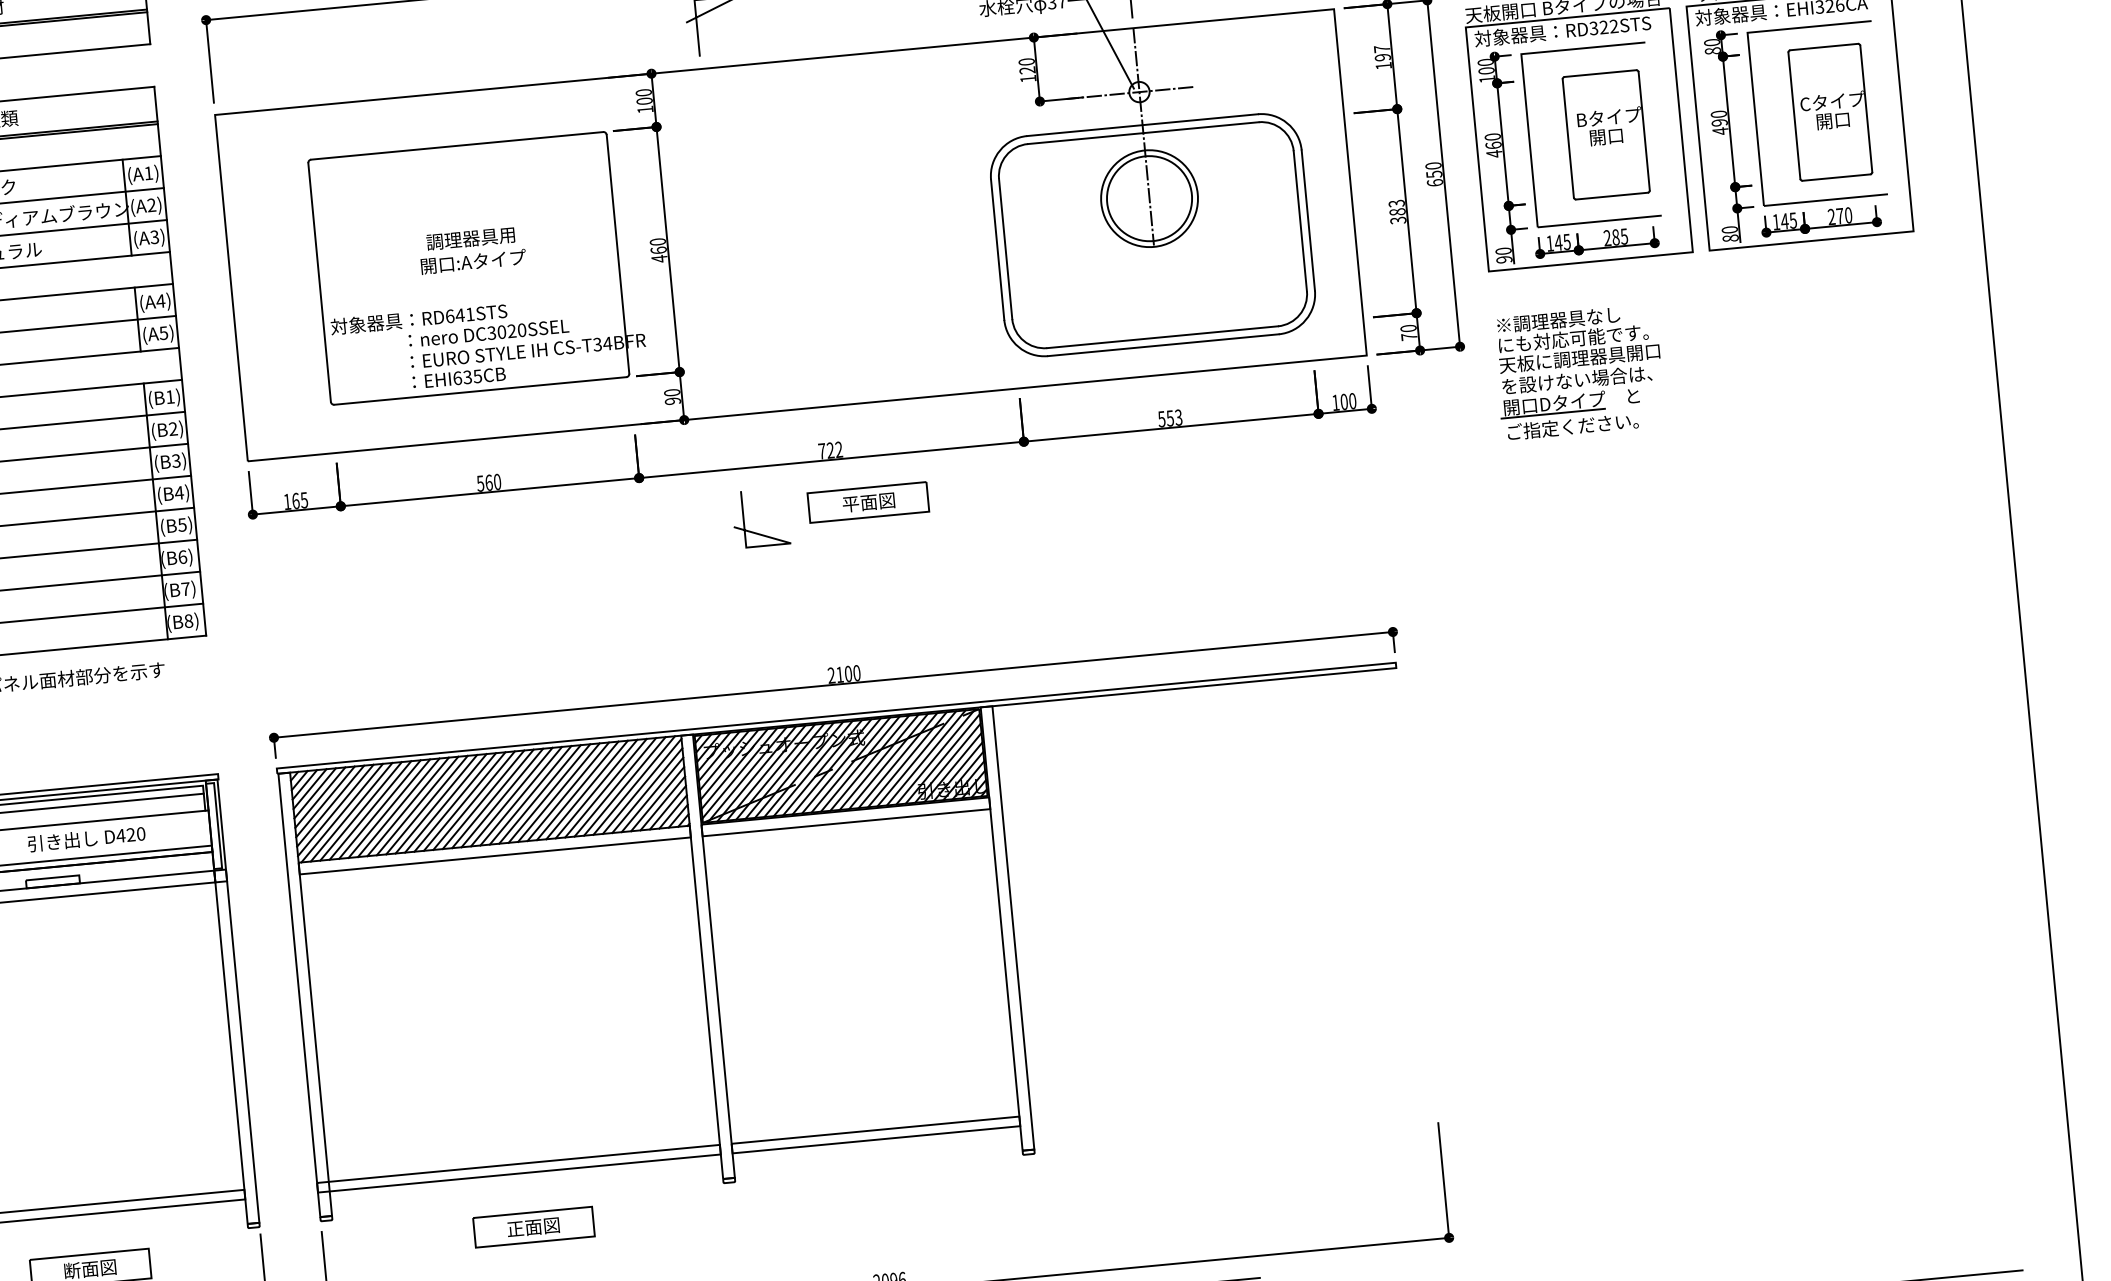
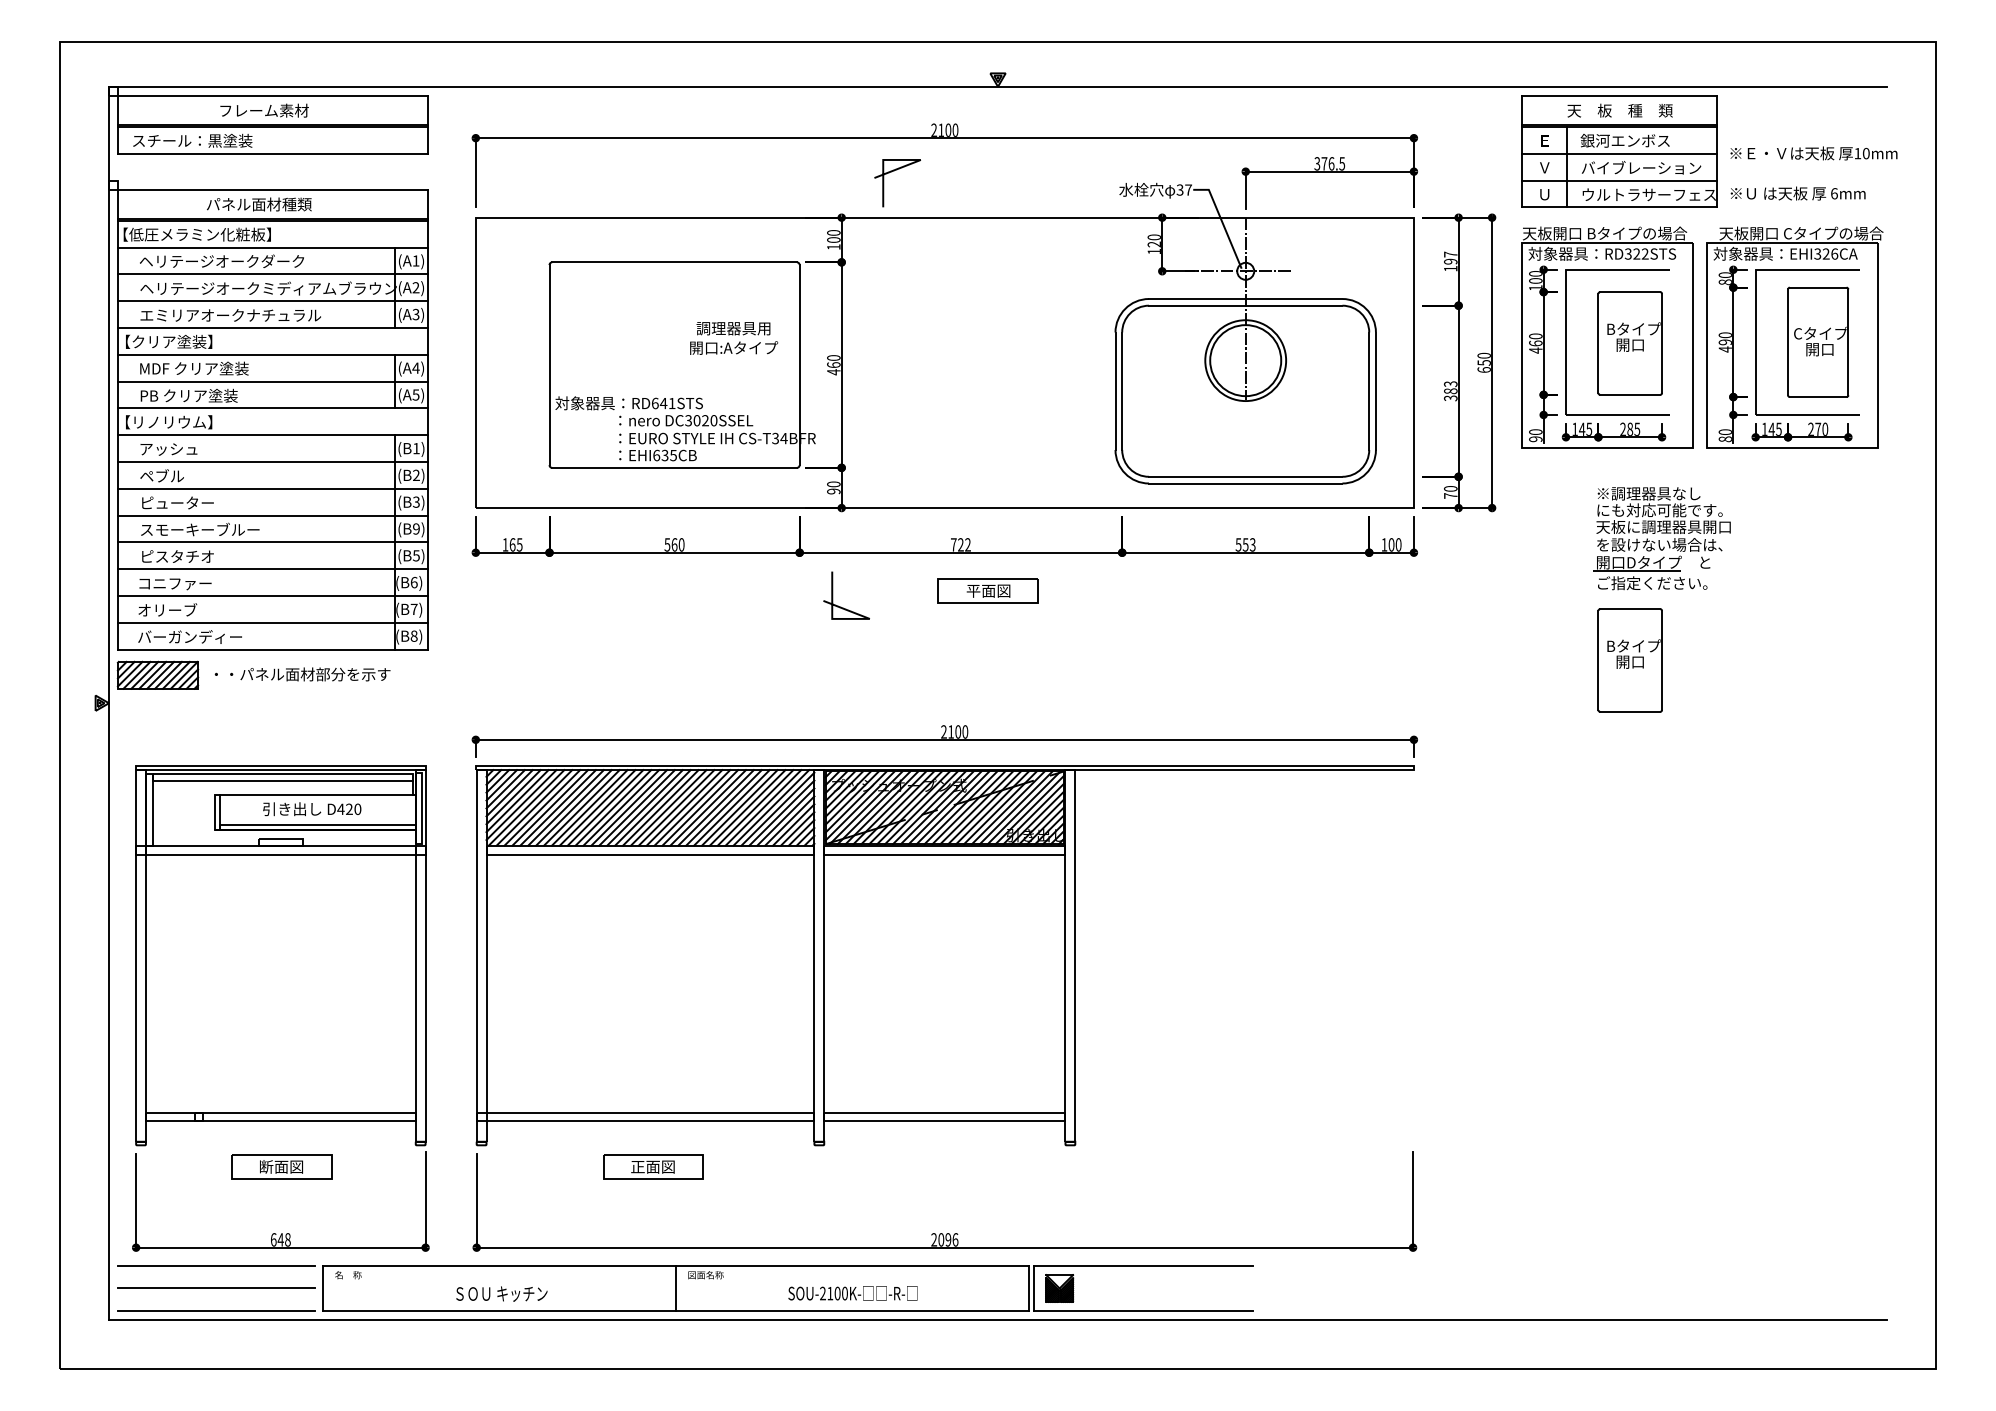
text: (473, 250) -> (734, 338), moved
part: (1578, 372) -> (1661, 538), moved
text: (179, 492) -> (416, 528), (B4) -> (B9)
part: (1641, 513) -> (1629, 660), added
line: (755, 531) -> (841, 606), moved

